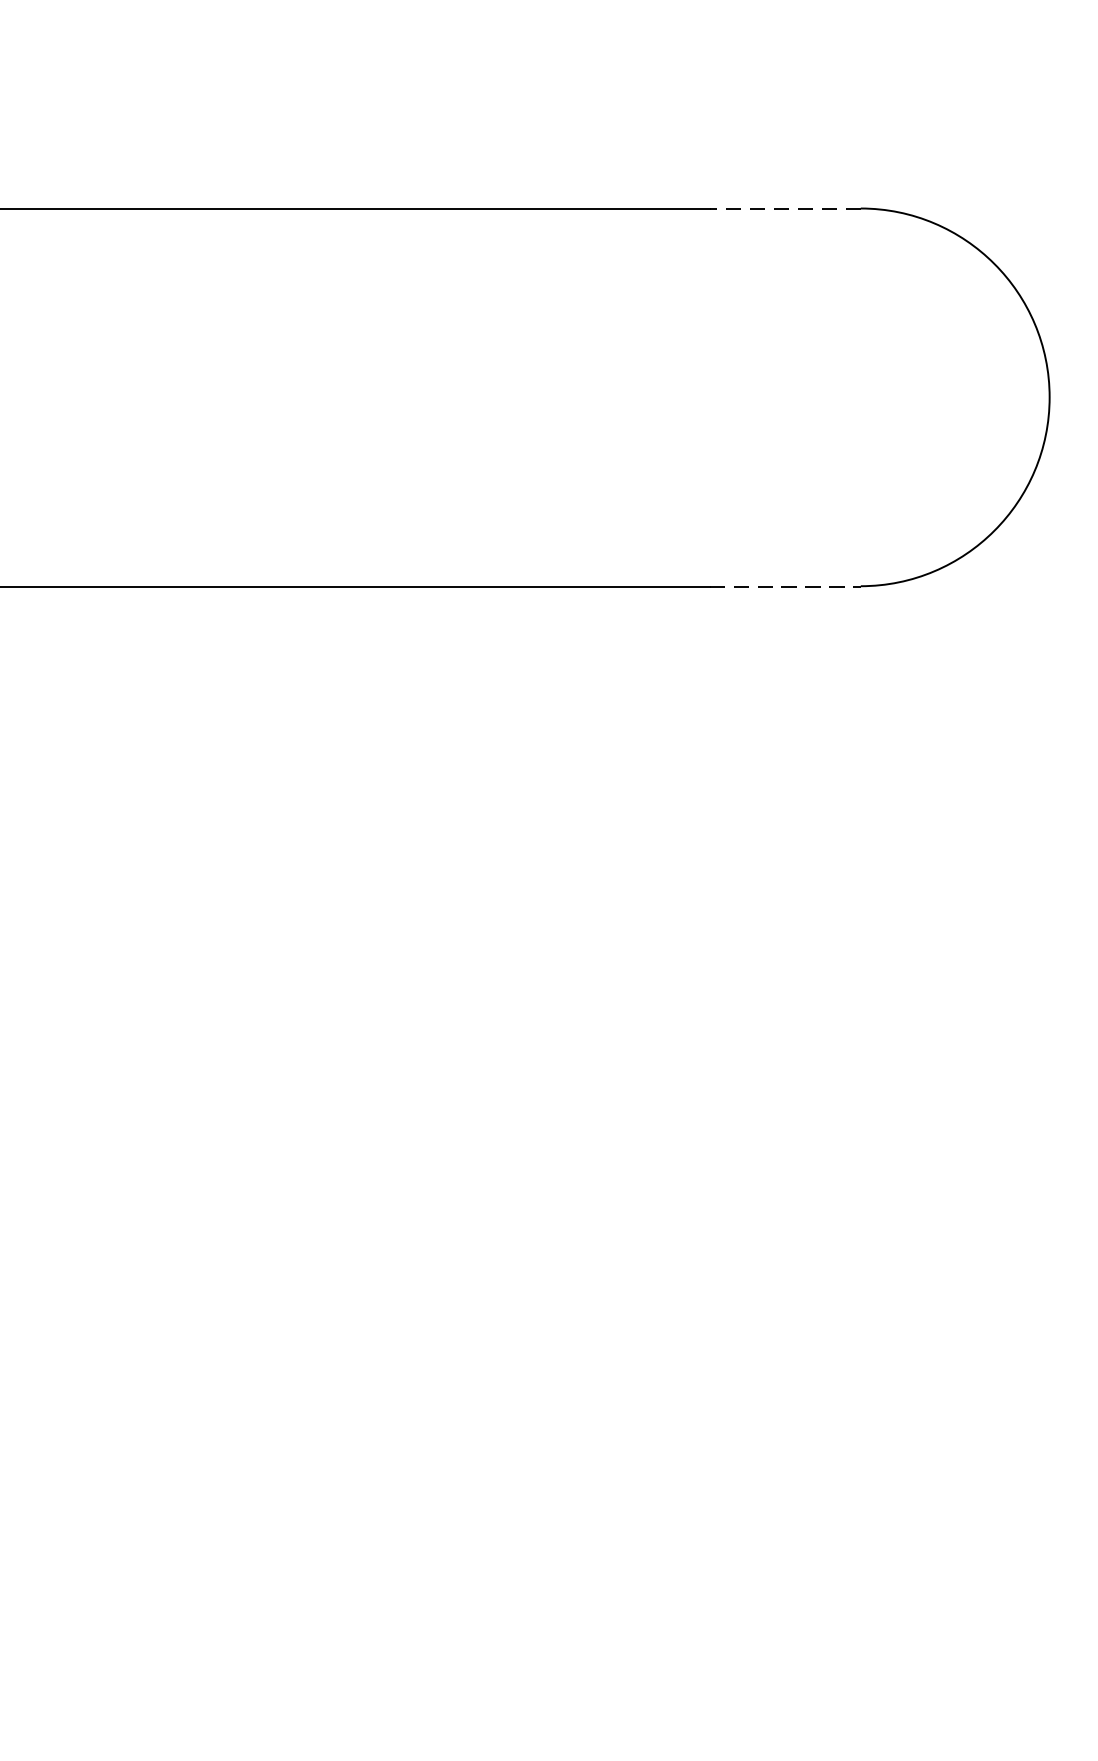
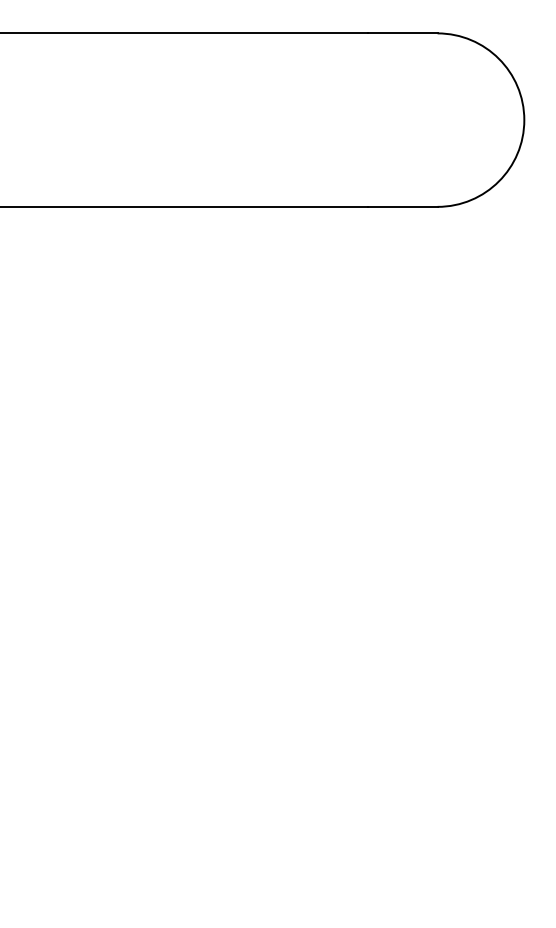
line: (784, 208) -> (402, 33), dashed -> solid
line: (784, 587) -> (402, 207), dashed -> solid

